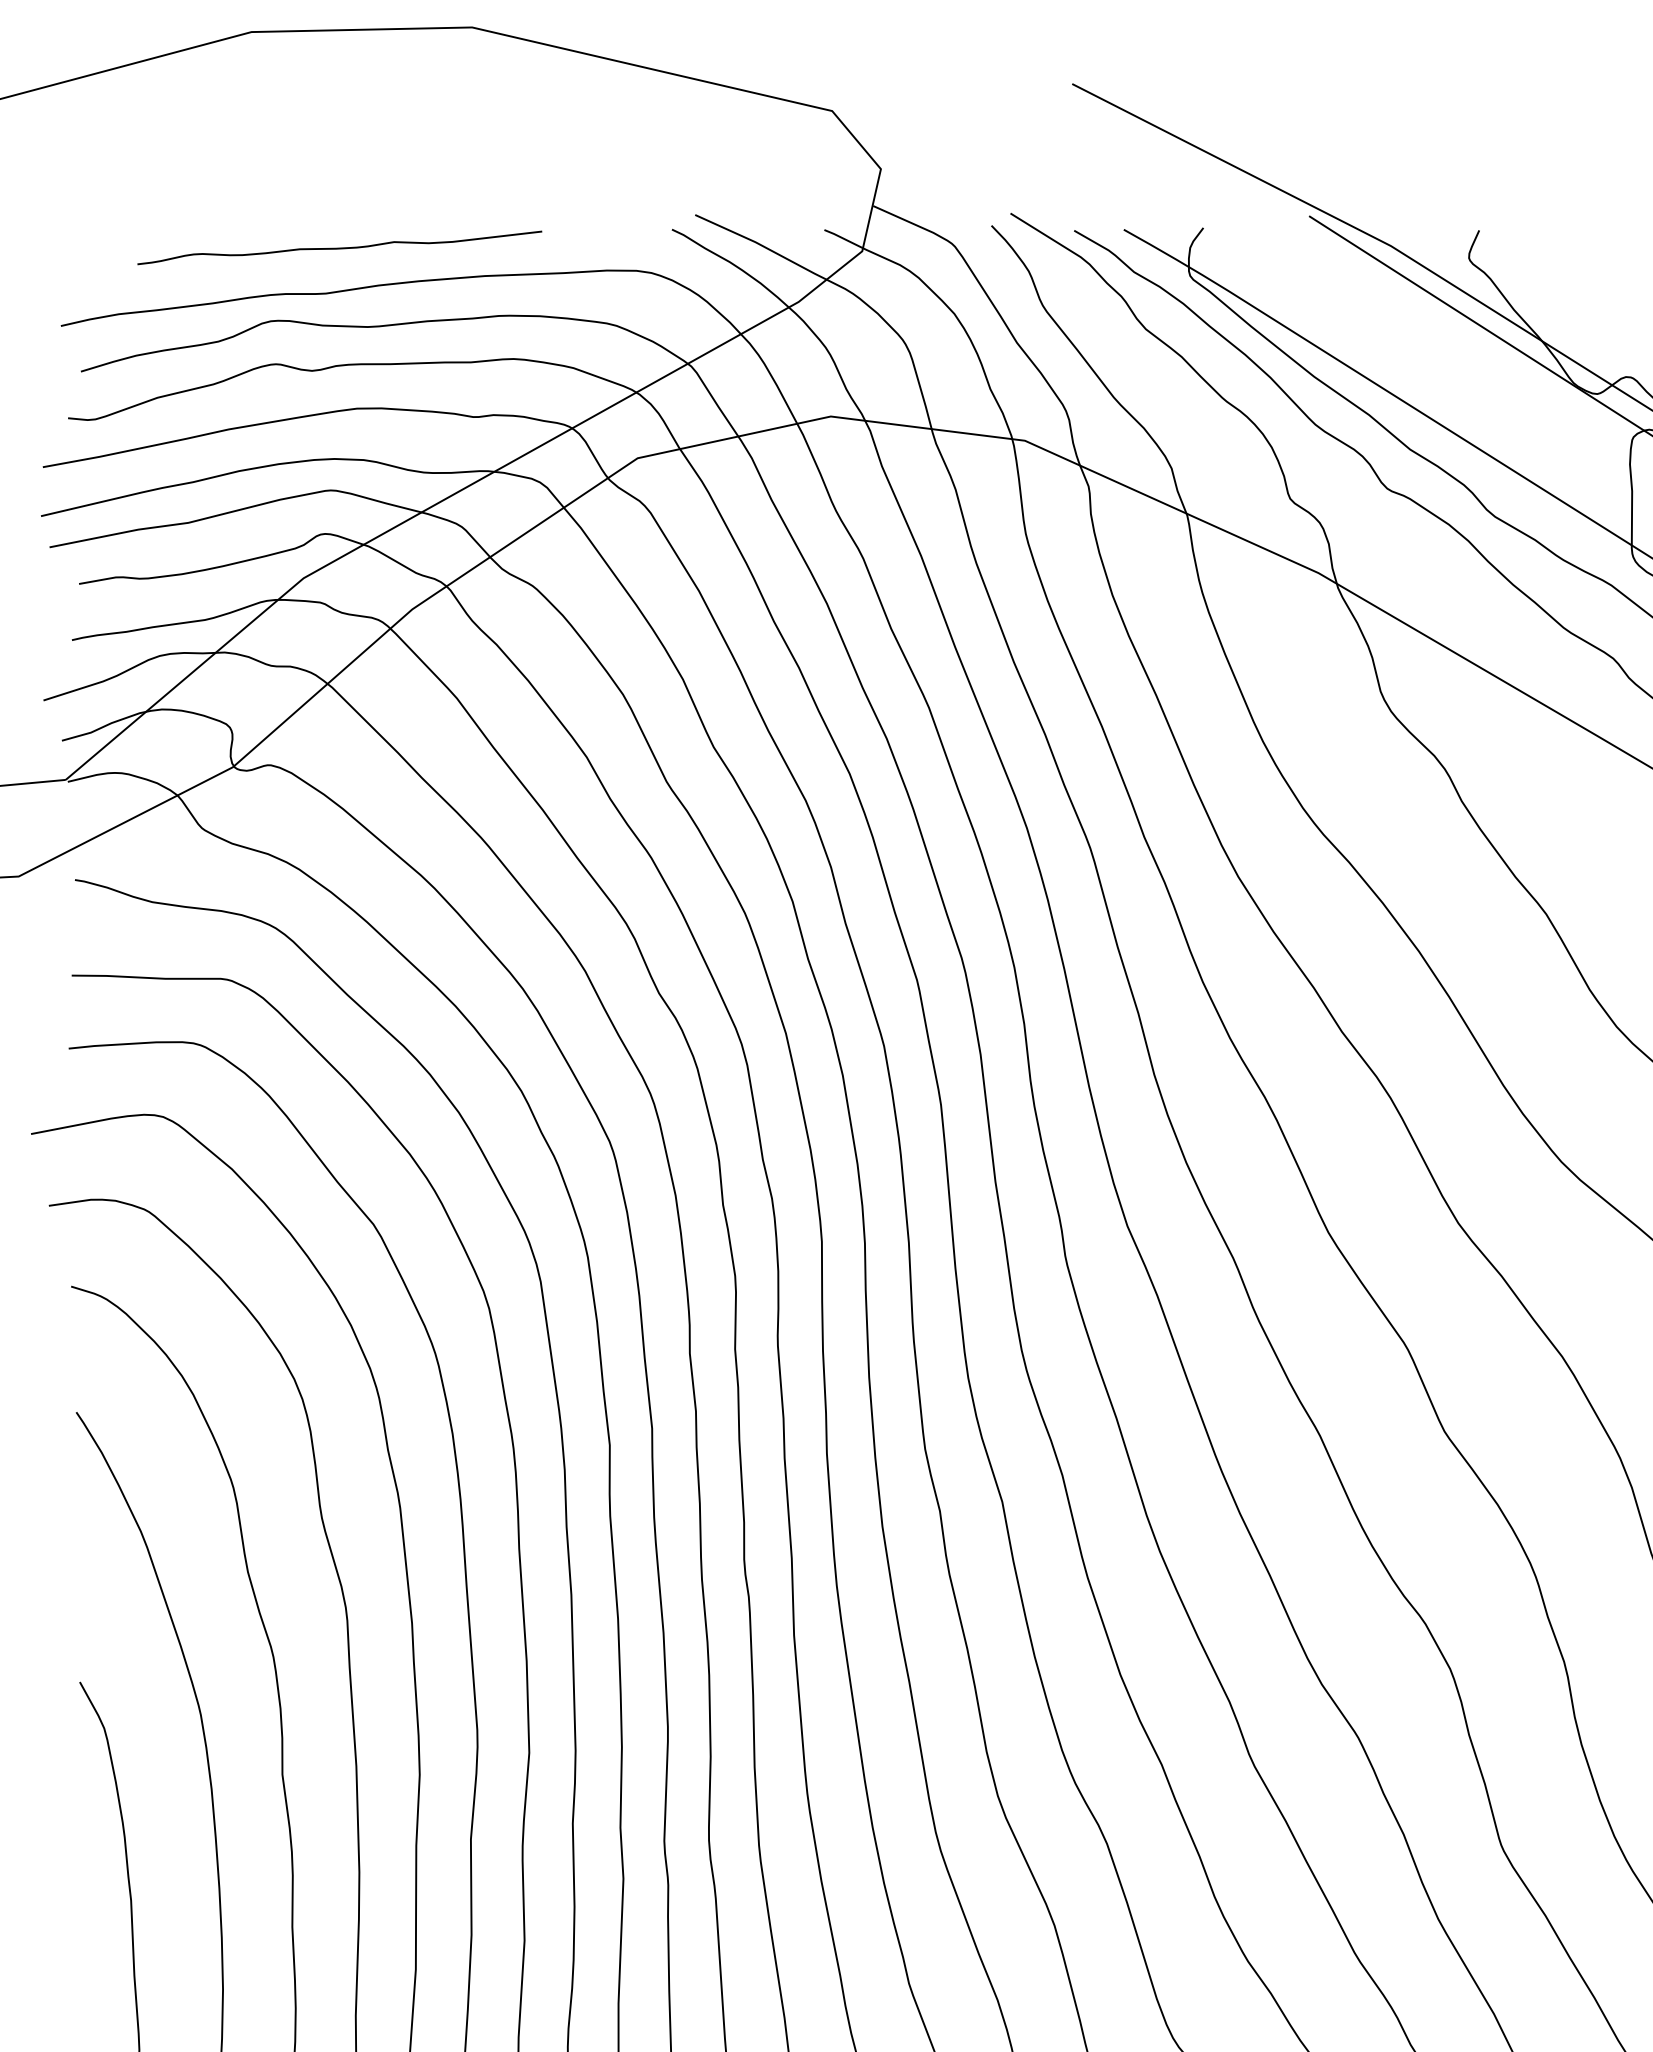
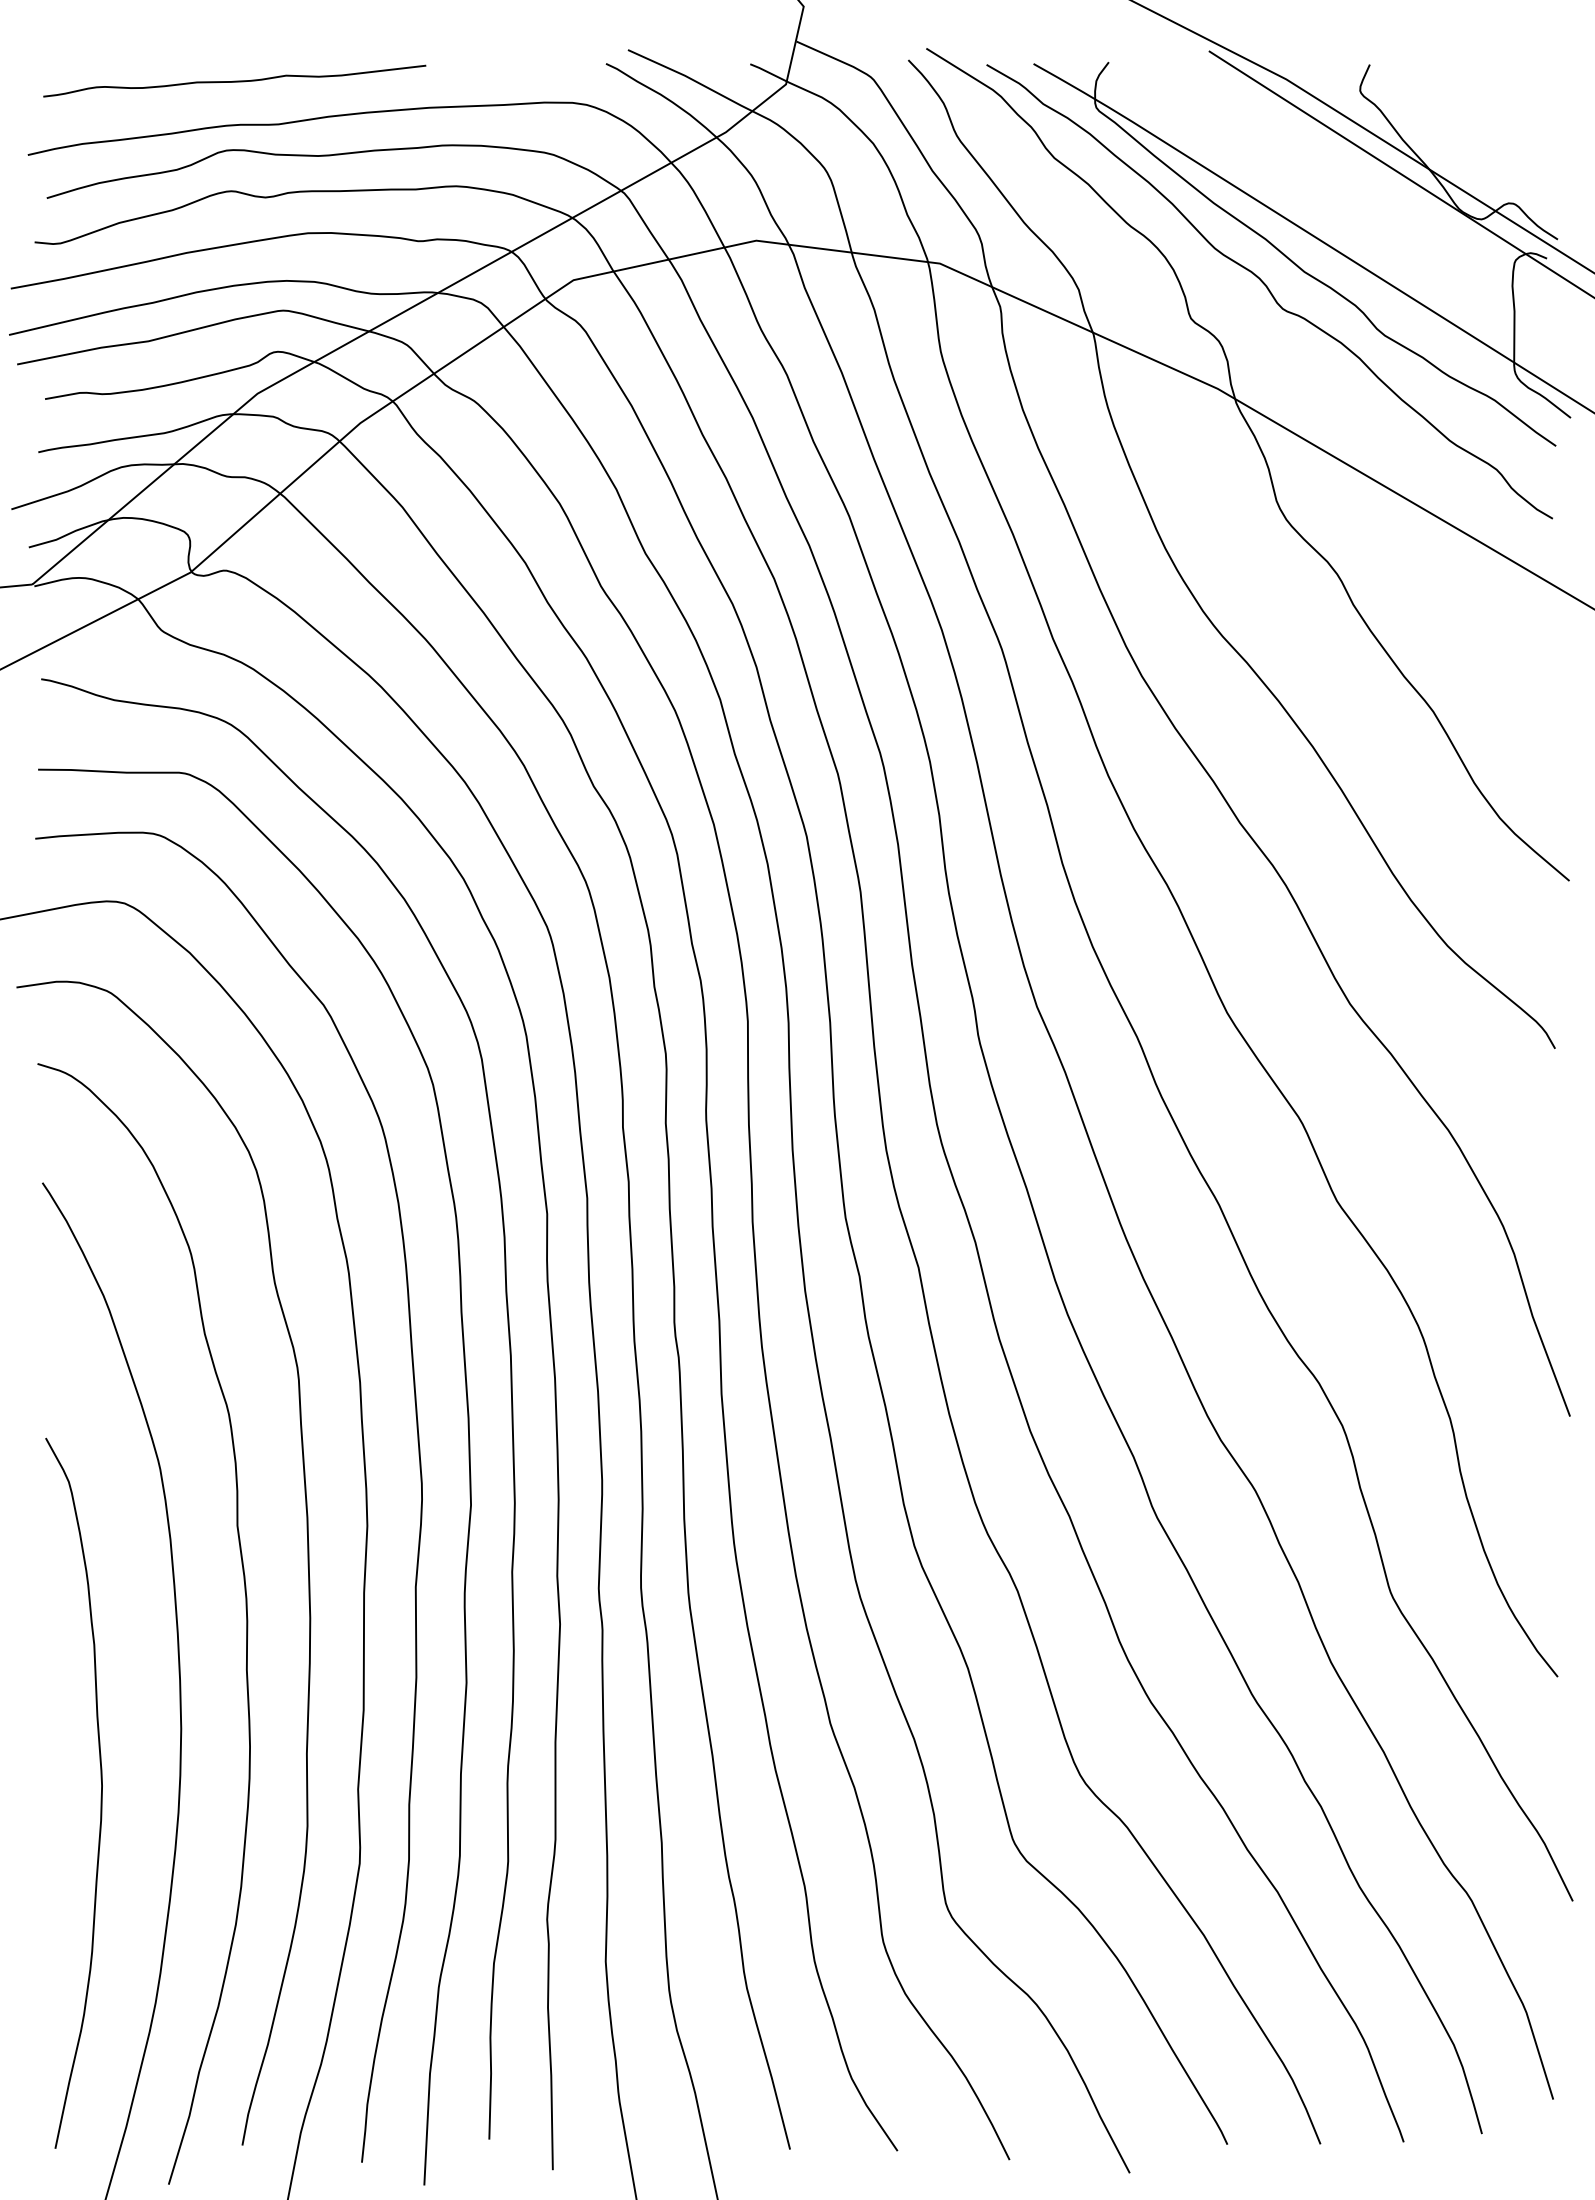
curve: (339, 247) -> (234, 80), moved

